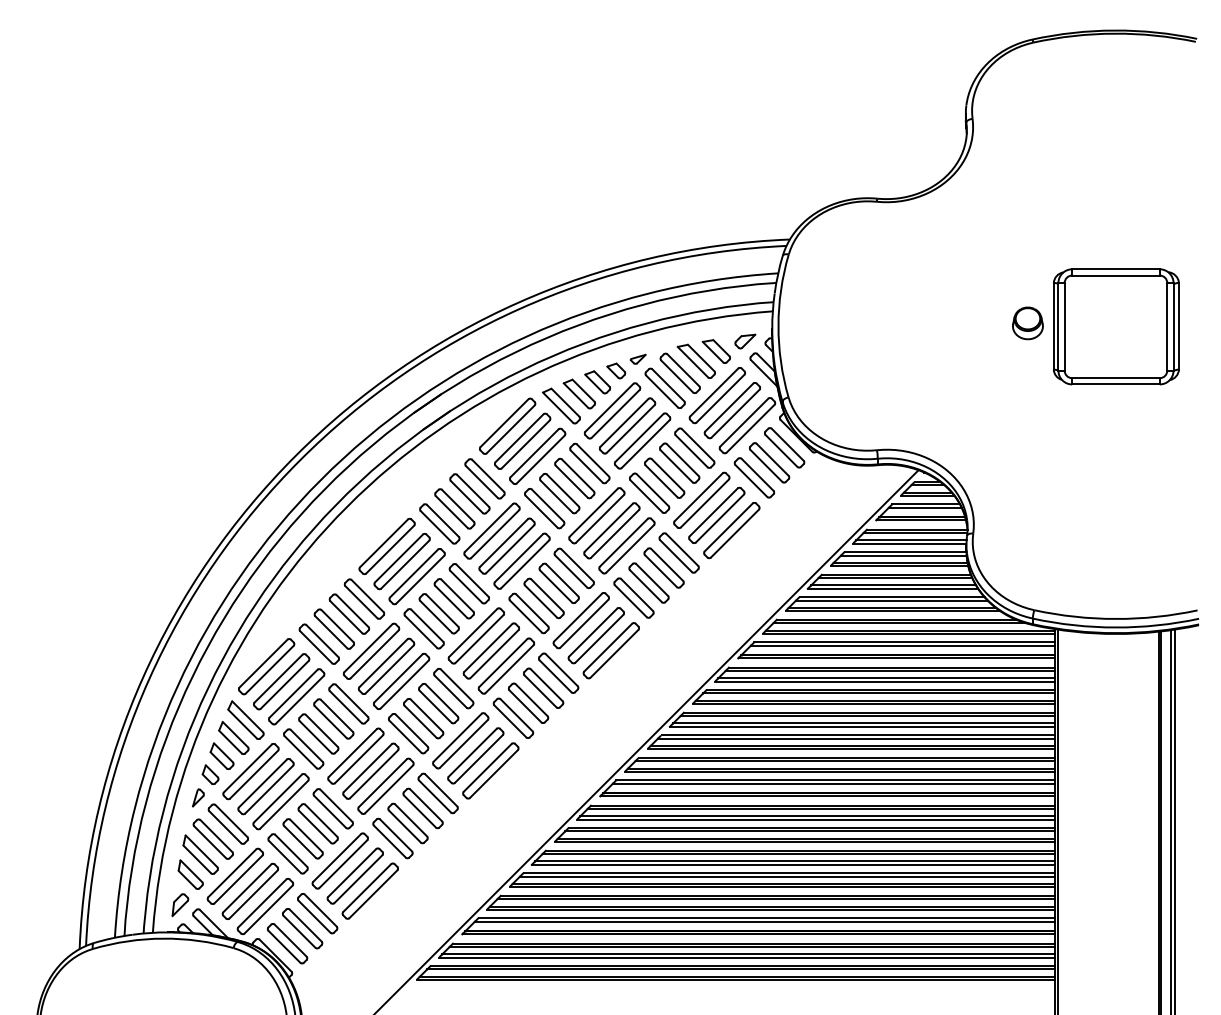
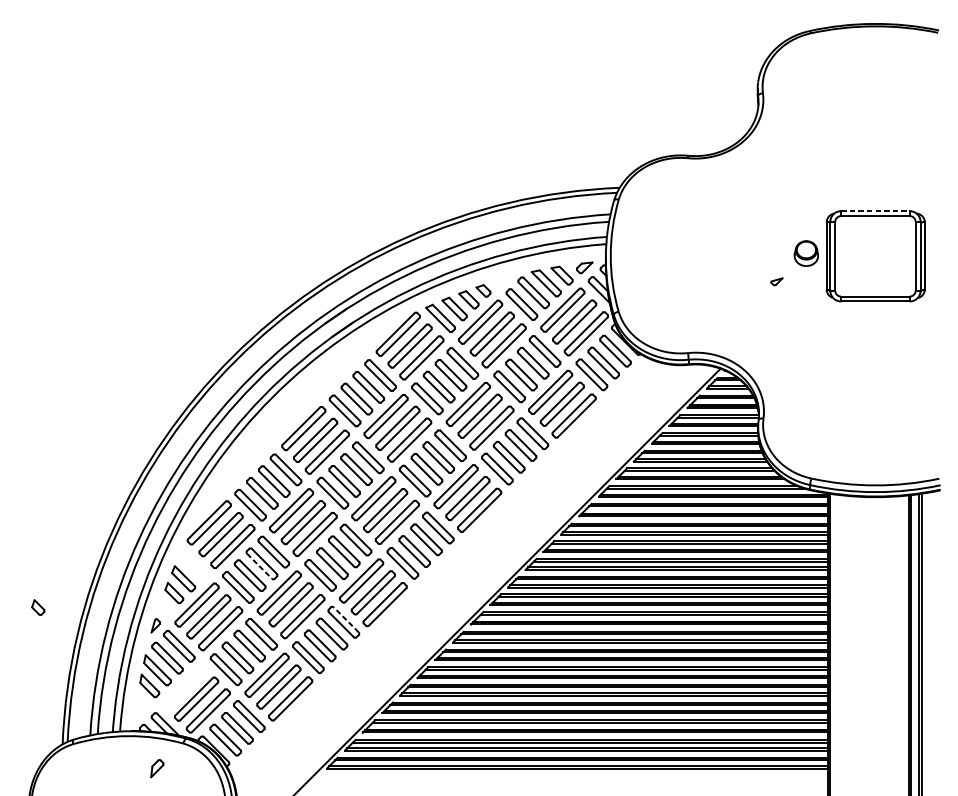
line: (1115, 269) -> (875, 211), solid -> dashed
part: (637, 358) -> (776, 281), moved
part: (245, 719) -> (192, 564), removed
line: (330, 722) -> (259, 566), solid -> dashed
part: (210, 774) -> (38, 607), moved
line: (441, 790) -> (346, 619), solid -> dashed
part: (234, 875) -> (184, 686), removed
part: (180, 905) -> (157, 768), moved

